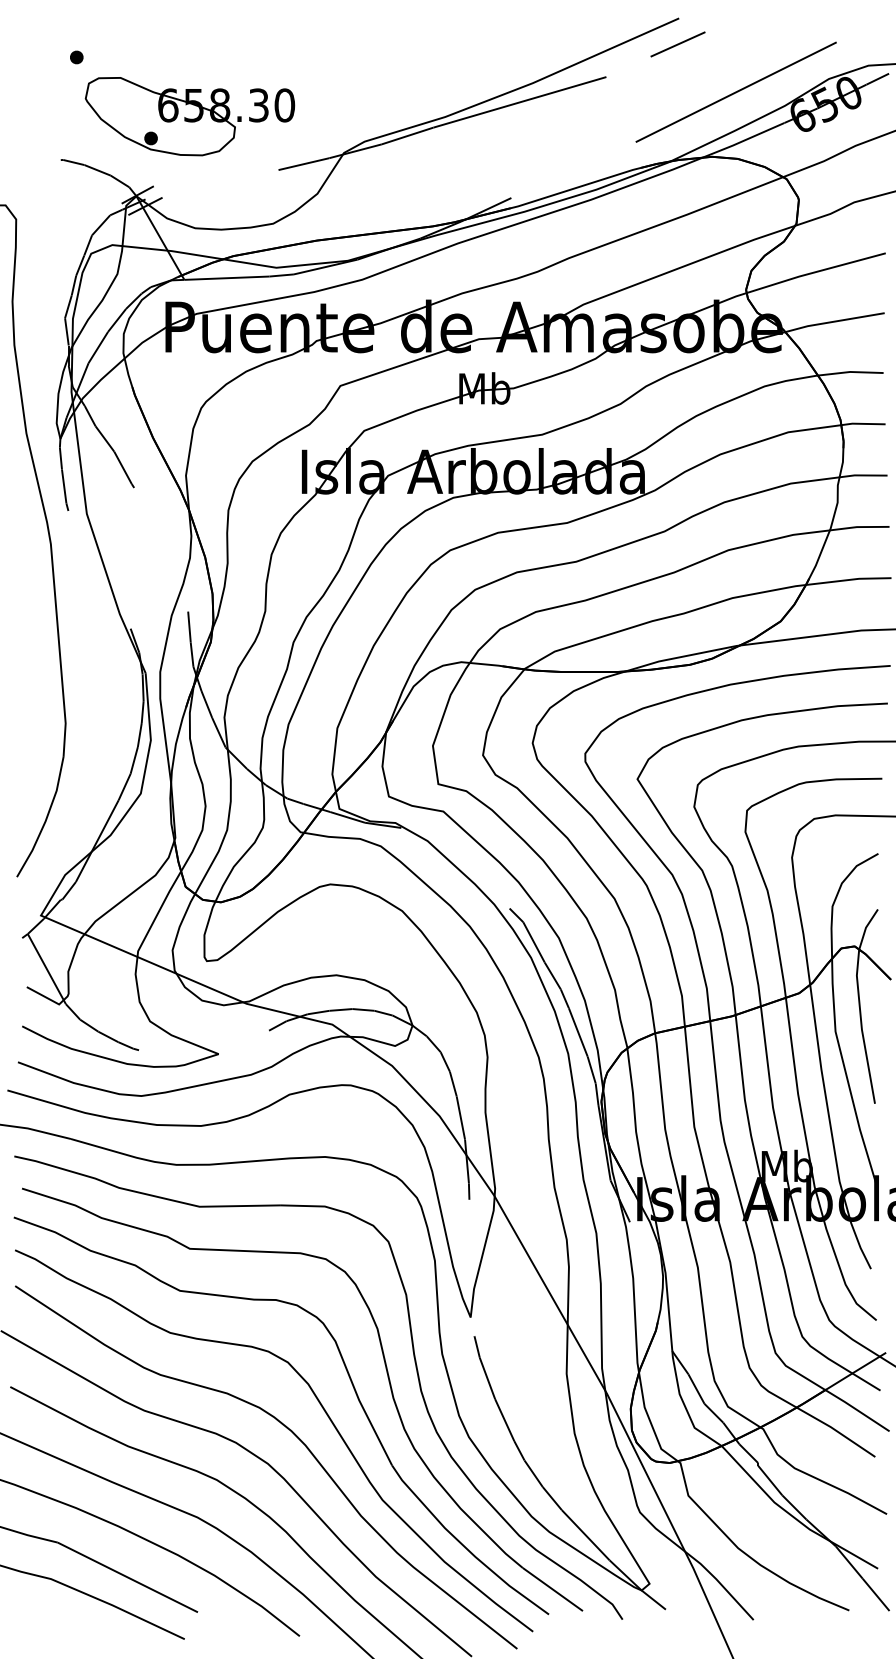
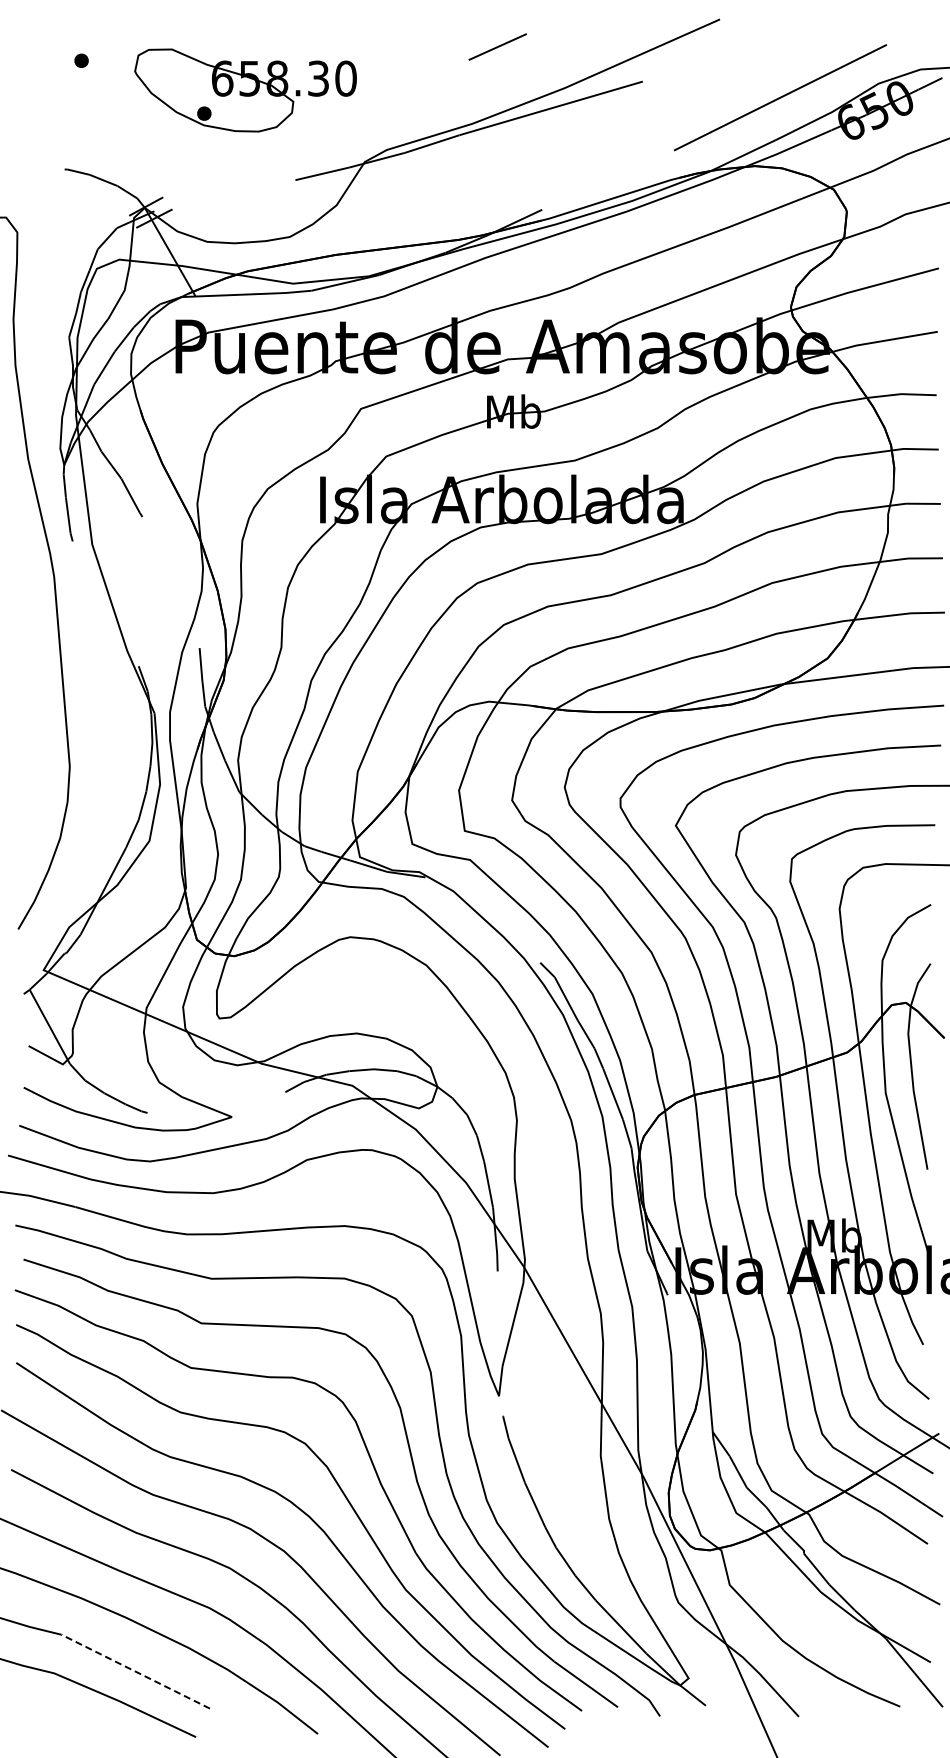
line: (677, 43) -> (497, 46), moved
part: (189, 116) -> (245, 90), moved
line: (127, 1577) -> (135, 1671), solid -> dashed

